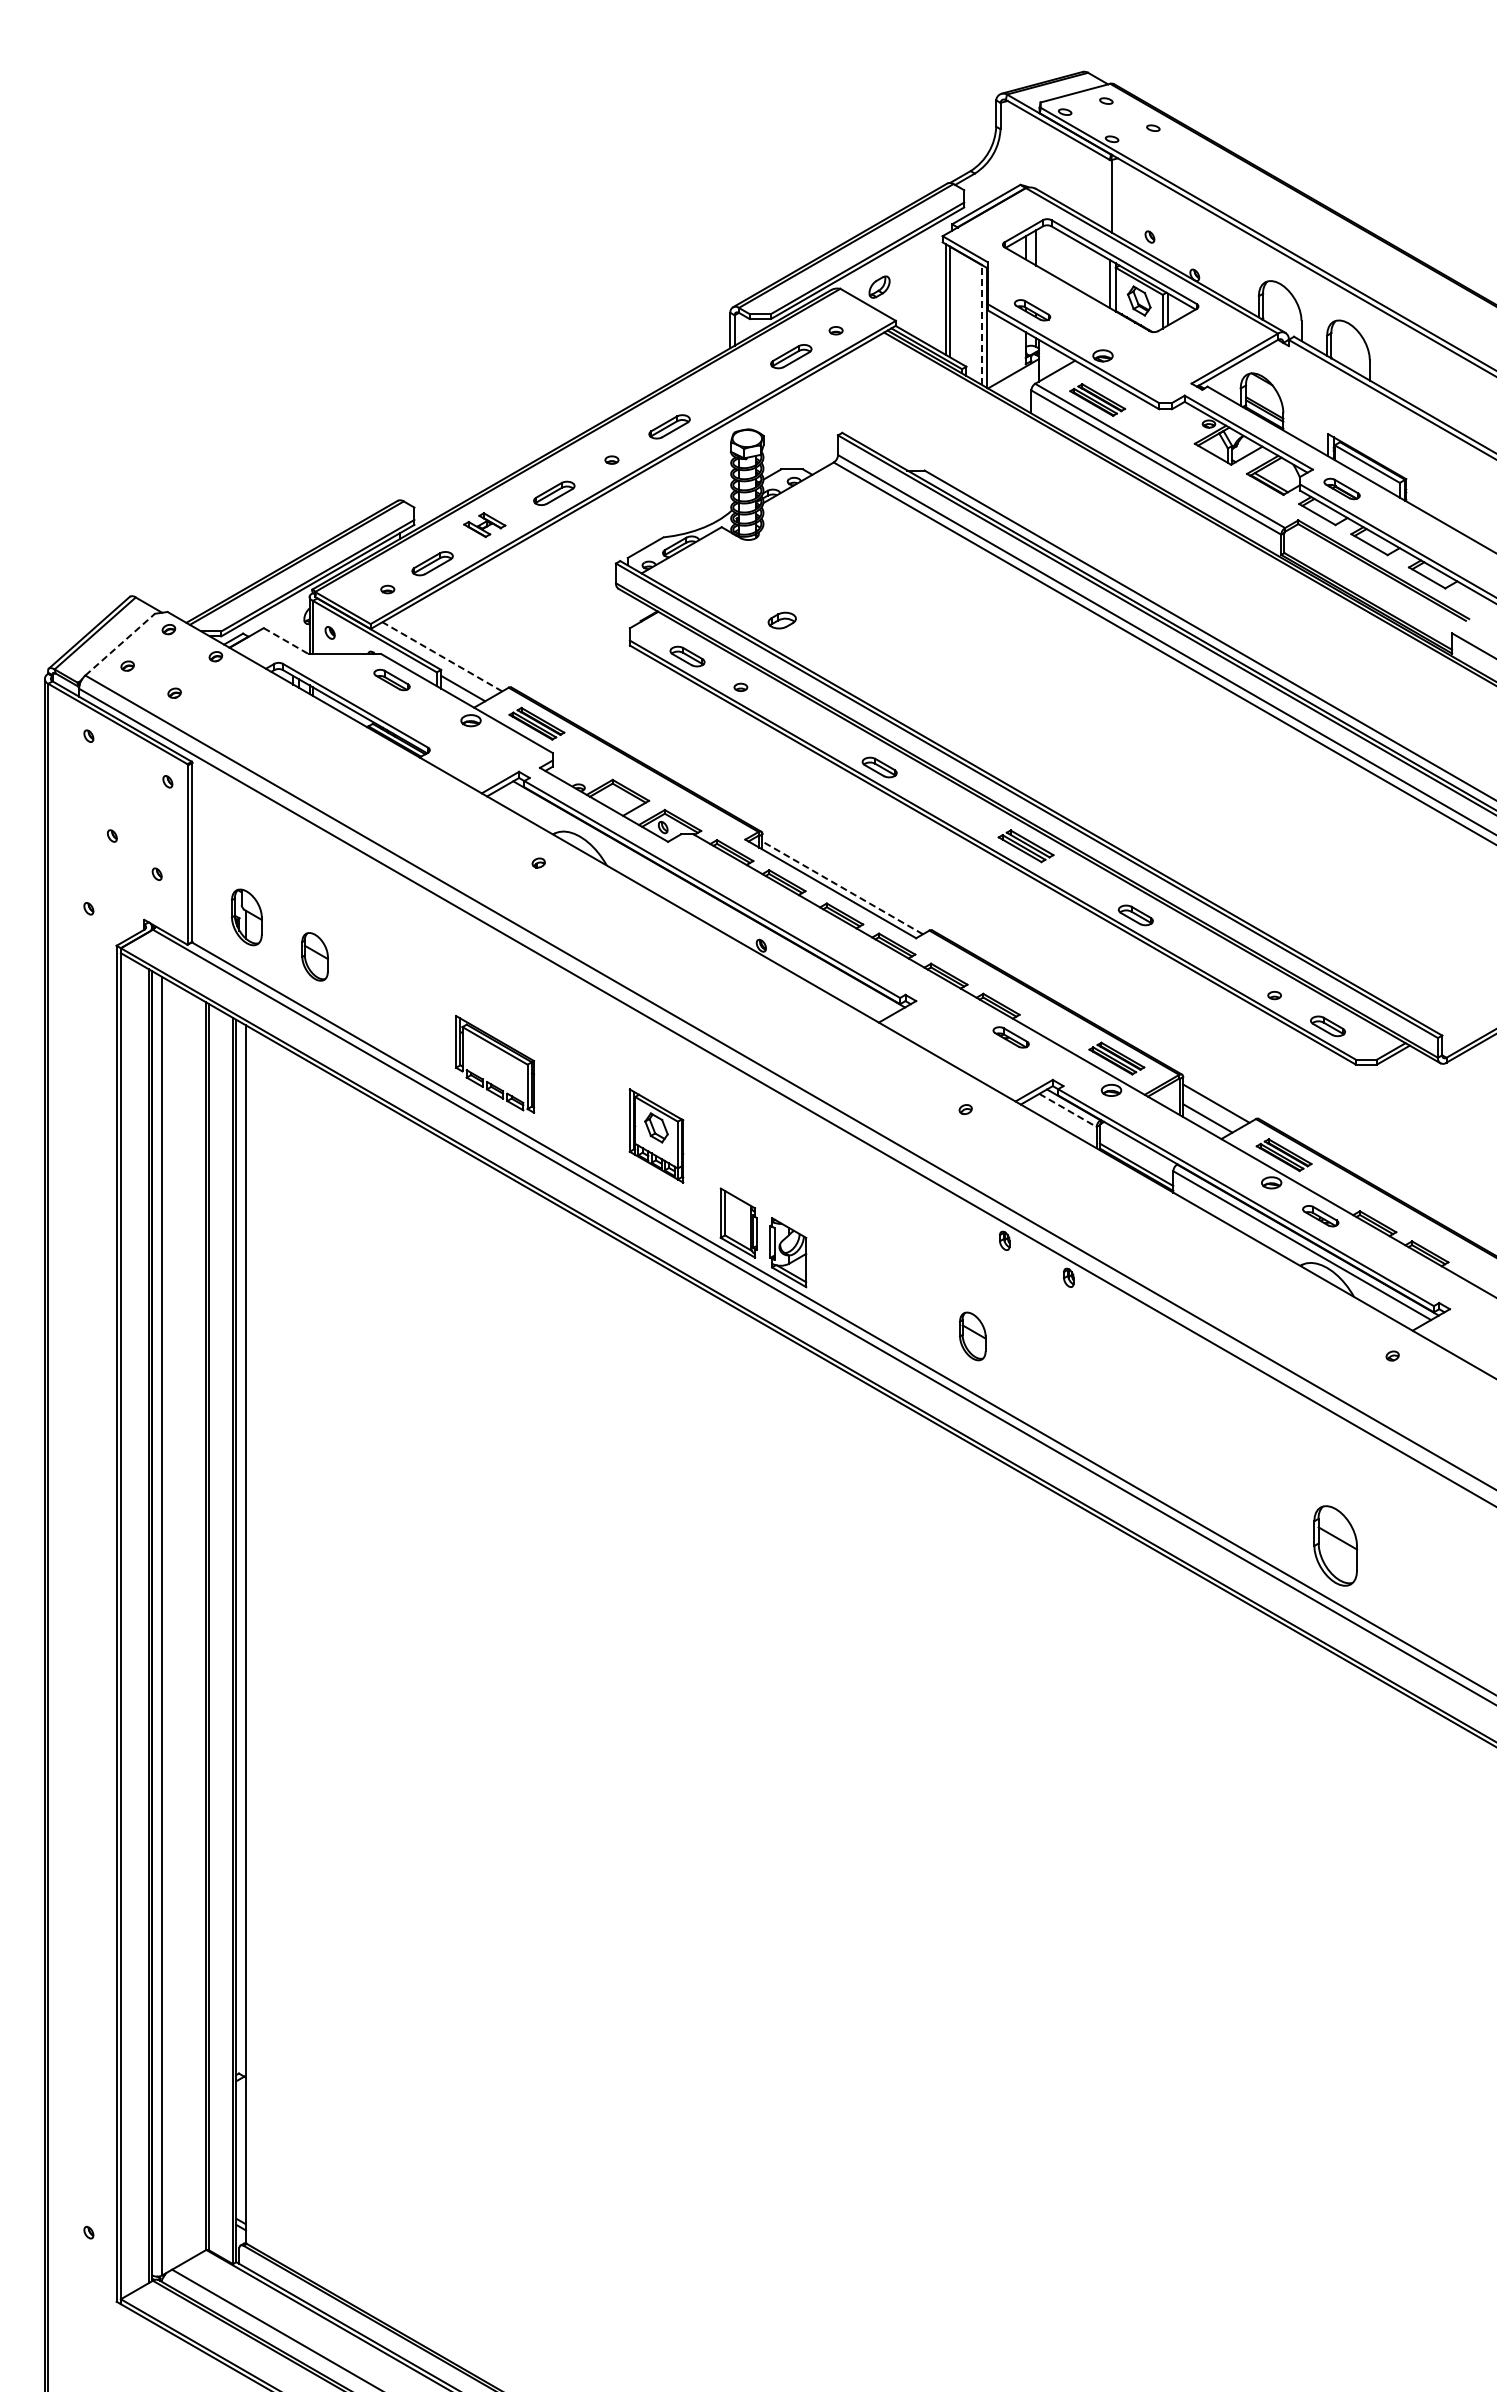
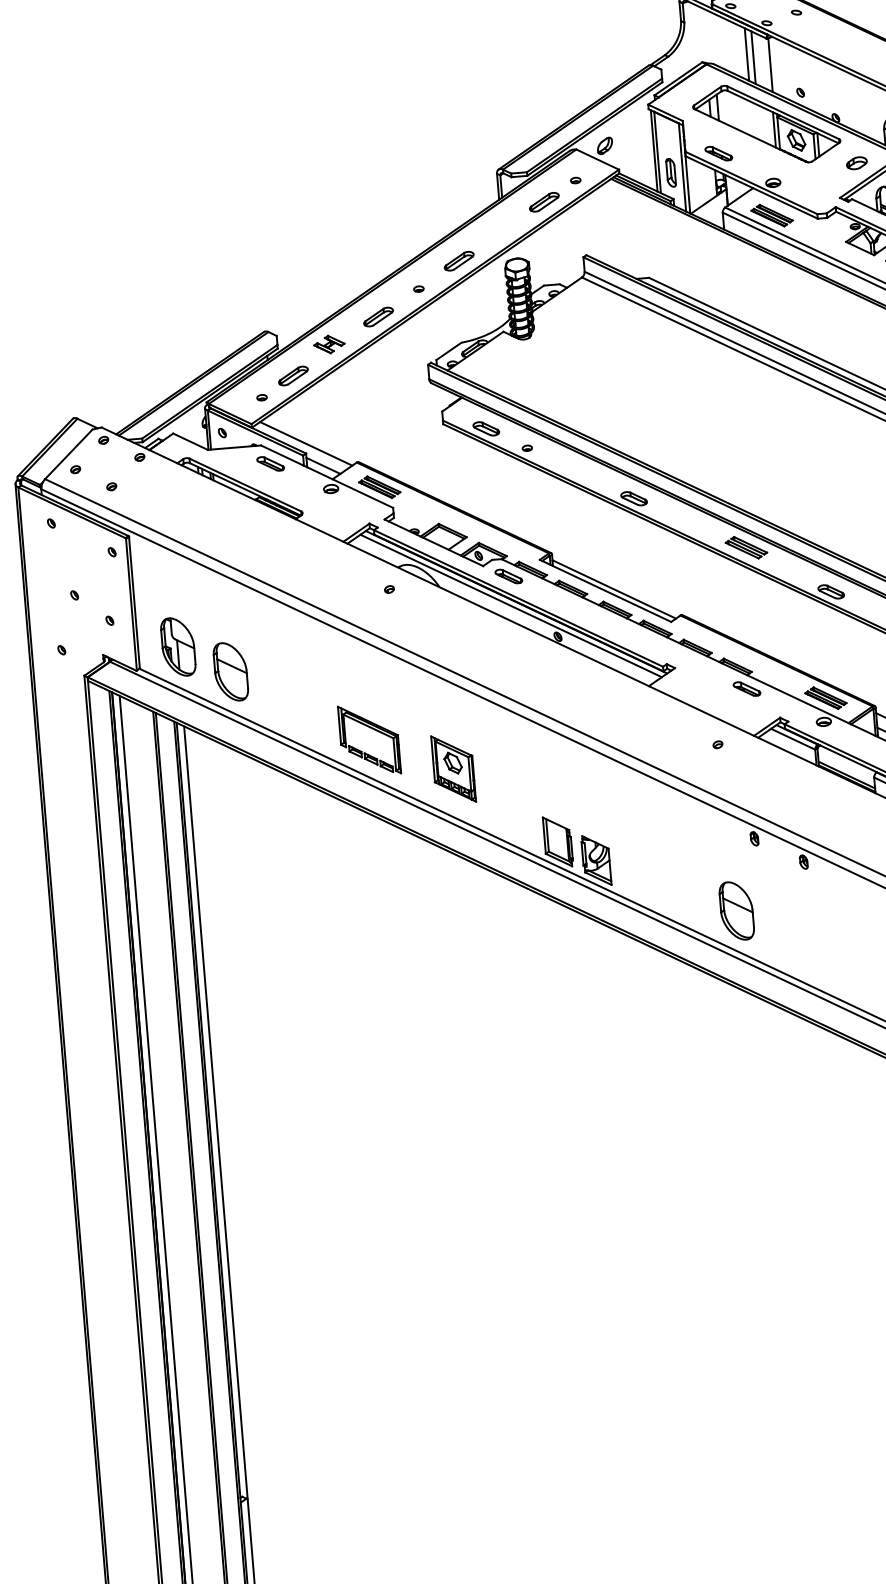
line: (1081, 179) -> (746, 54), added
line: (1090, 184) -> (753, 57), added
line: (981, 325) -> (682, 167), dashed -> solid
part: (965, 330) -> (670, 172), added
part: (781, 620) -> (856, 163), moved
line: (286, 641) -> (190, 442), dashed -> solid
line: (120, 644) -> (69, 454), dashed -> solid
line: (441, 656) -> (305, 443), dashed -> solid
part: (701, 858) -> (508, 576), added
line: (842, 887) -> (614, 589), dashed -> solid
line: (701, 898) -> (511, 605), added
part: (246, 917) -> (178, 647), size x1.43
part: (314, 956) -> (230, 671), size x1.67
line: (1068, 1110) -> (793, 739), dashed -> solid
part: (656, 1135) -> (453, 768), moved
part: (972, 1336) -> (736, 911), size x1.67

